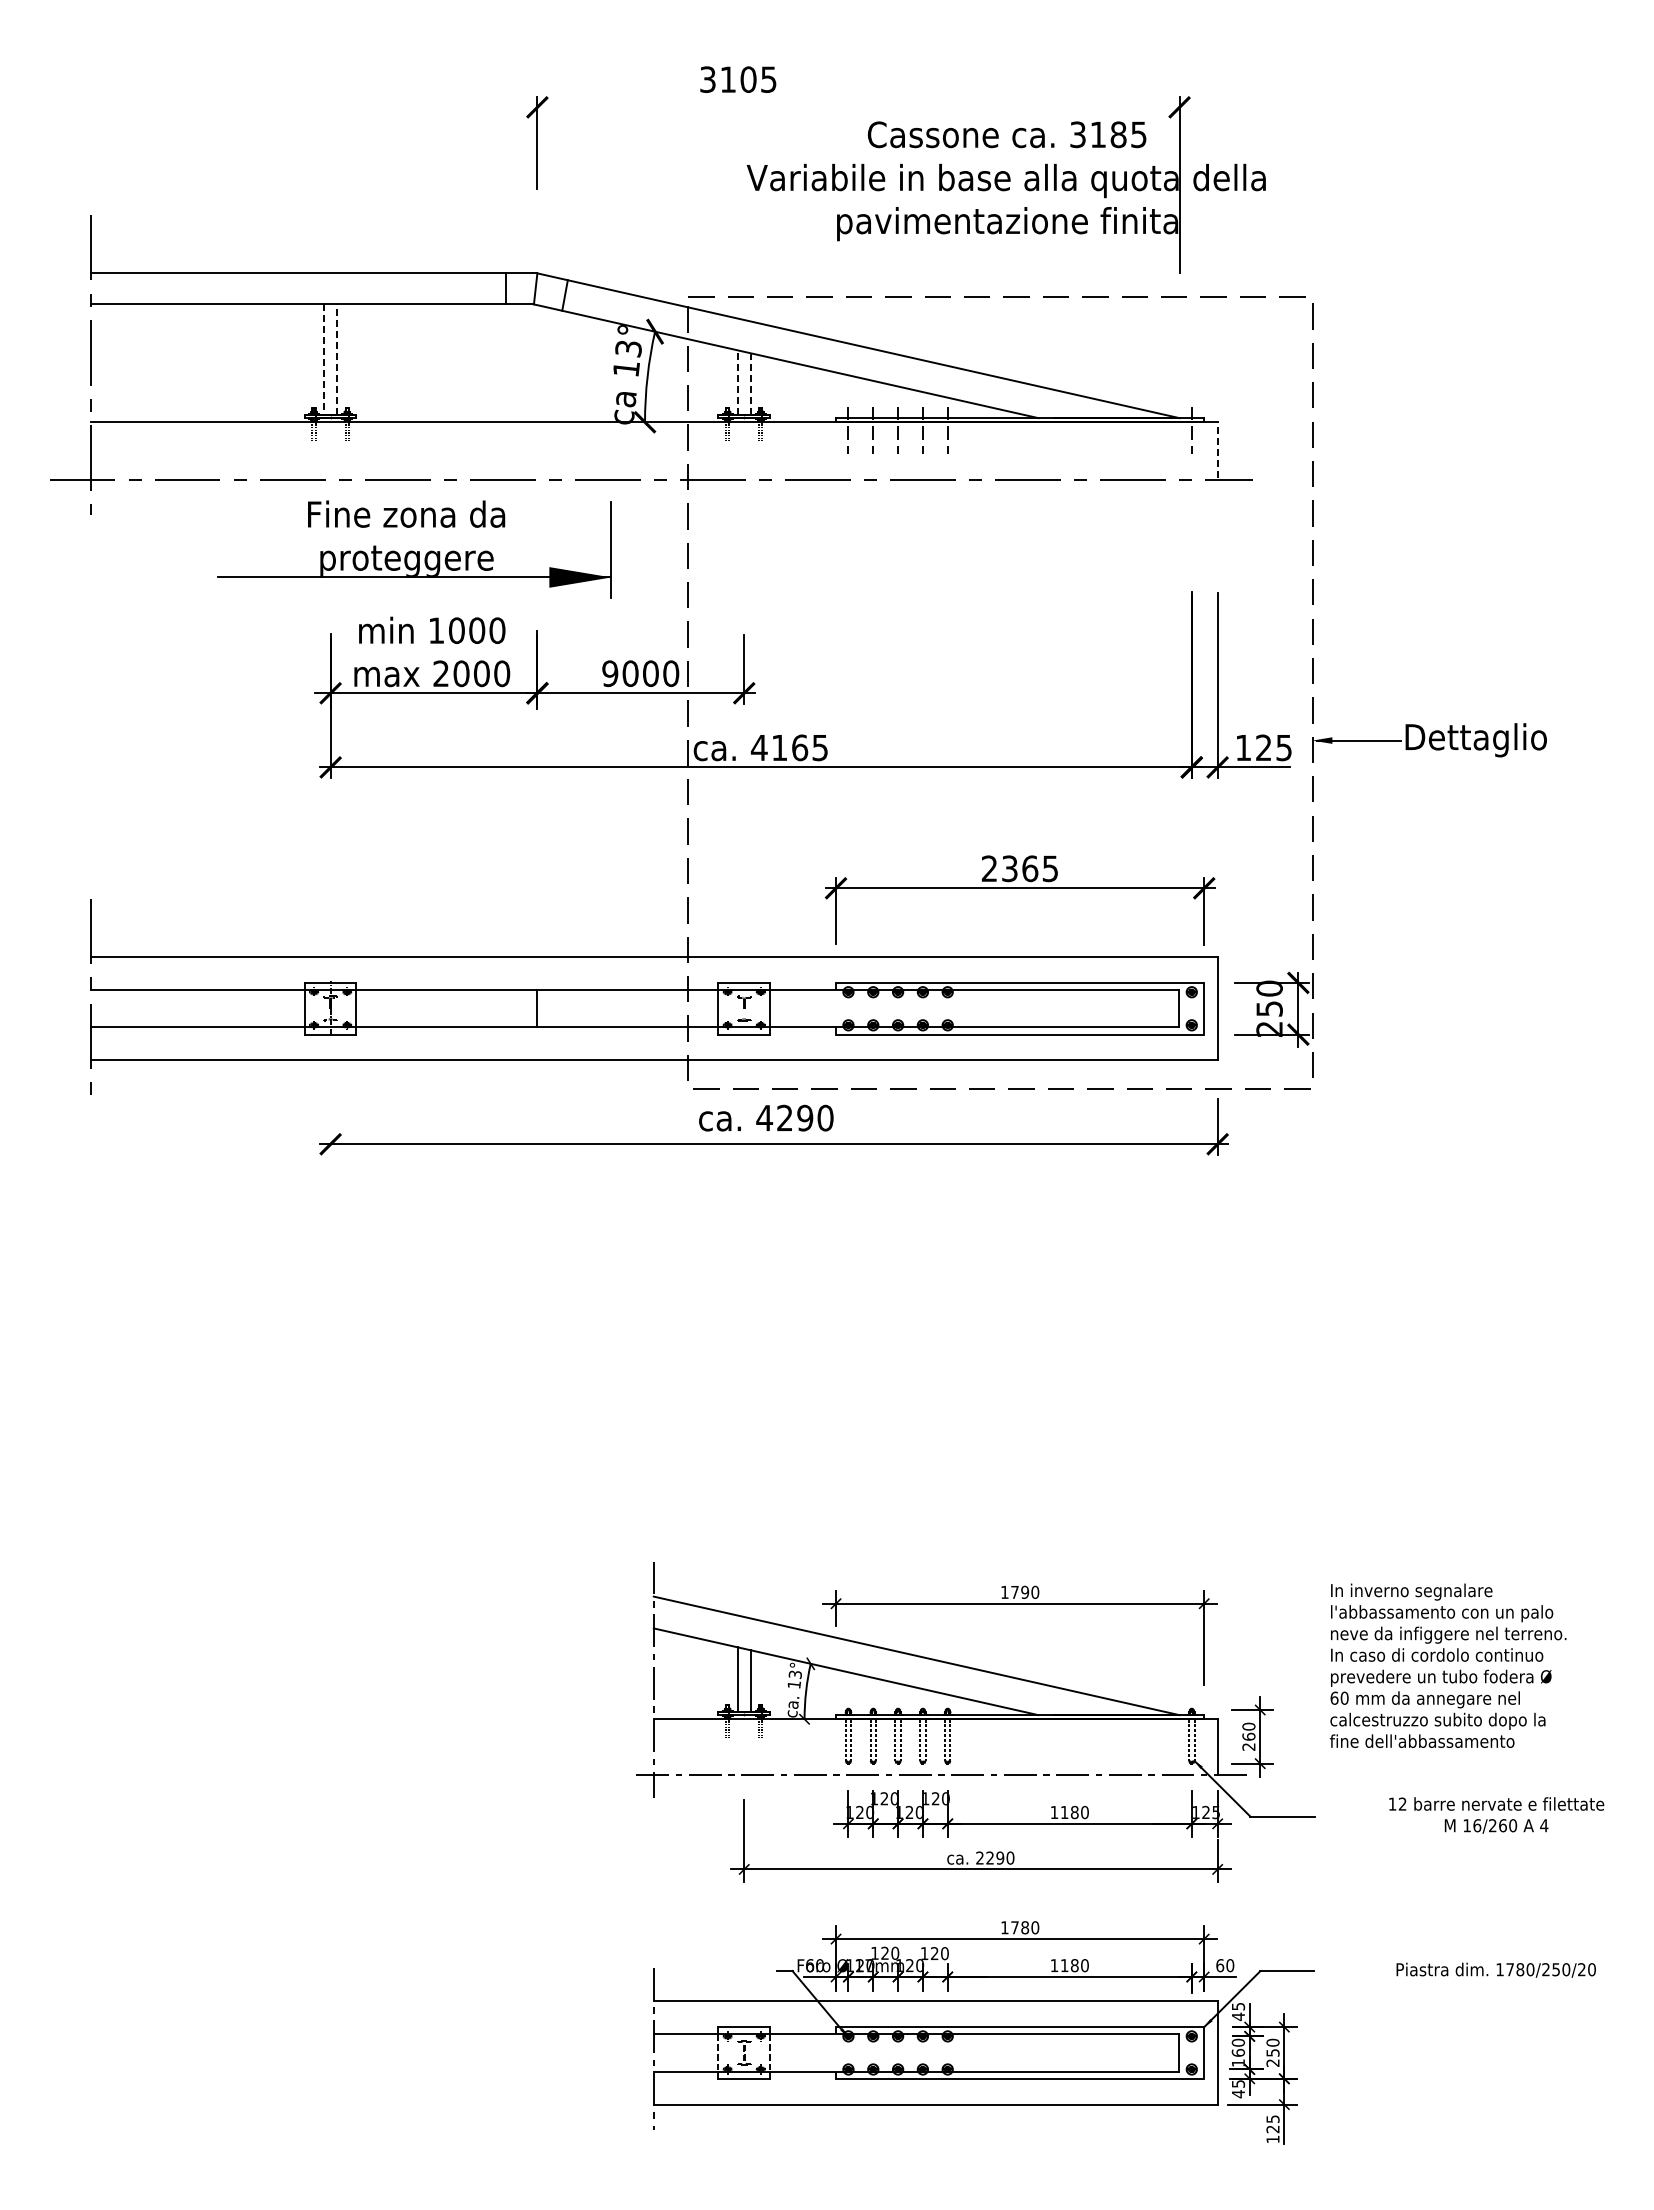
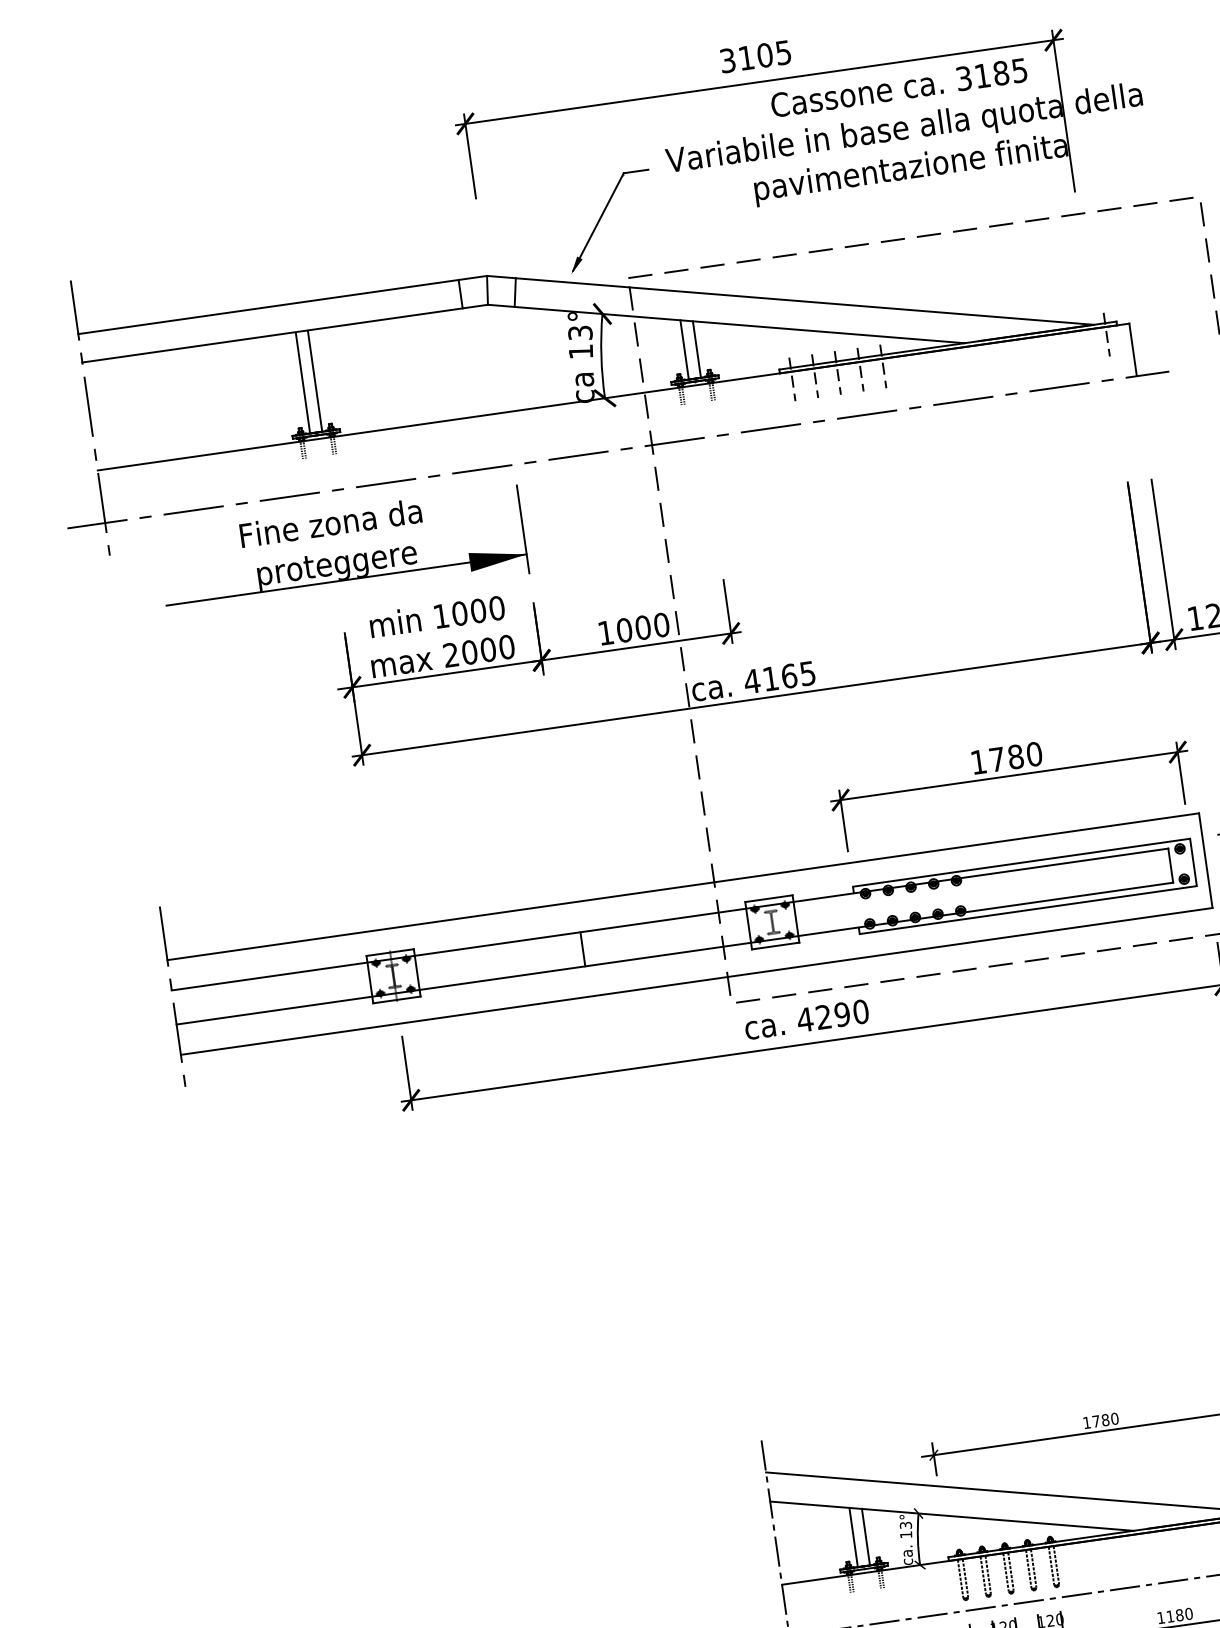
text: (738, 79) -> (755, 56), moved
line: (858, 107) -> (759, 82), added
part: (668, 229) -> (601, 218), added
line: (337, 359) -> (315, 380), dashed -> solid
line: (324, 360) -> (303, 383), dashed -> solid
line: (737, 382) -> (684, 349), dashed -> solid
line: (750, 384) -> (696, 349), dashed -> solid
line: (1217, 449) -> (1132, 348), dashed -> solid
part: (414, 549) -> (342, 554), moved
text: (610, 673) -> (606, 632), 9000 -> 1000
text: (1019, 868) -> (1006, 758), 2365 -> 1780
line: (330, 1114) -> (407, 1073), added
text: (1025, 1592) -> (1105, 1420), 1790 -> 1780

